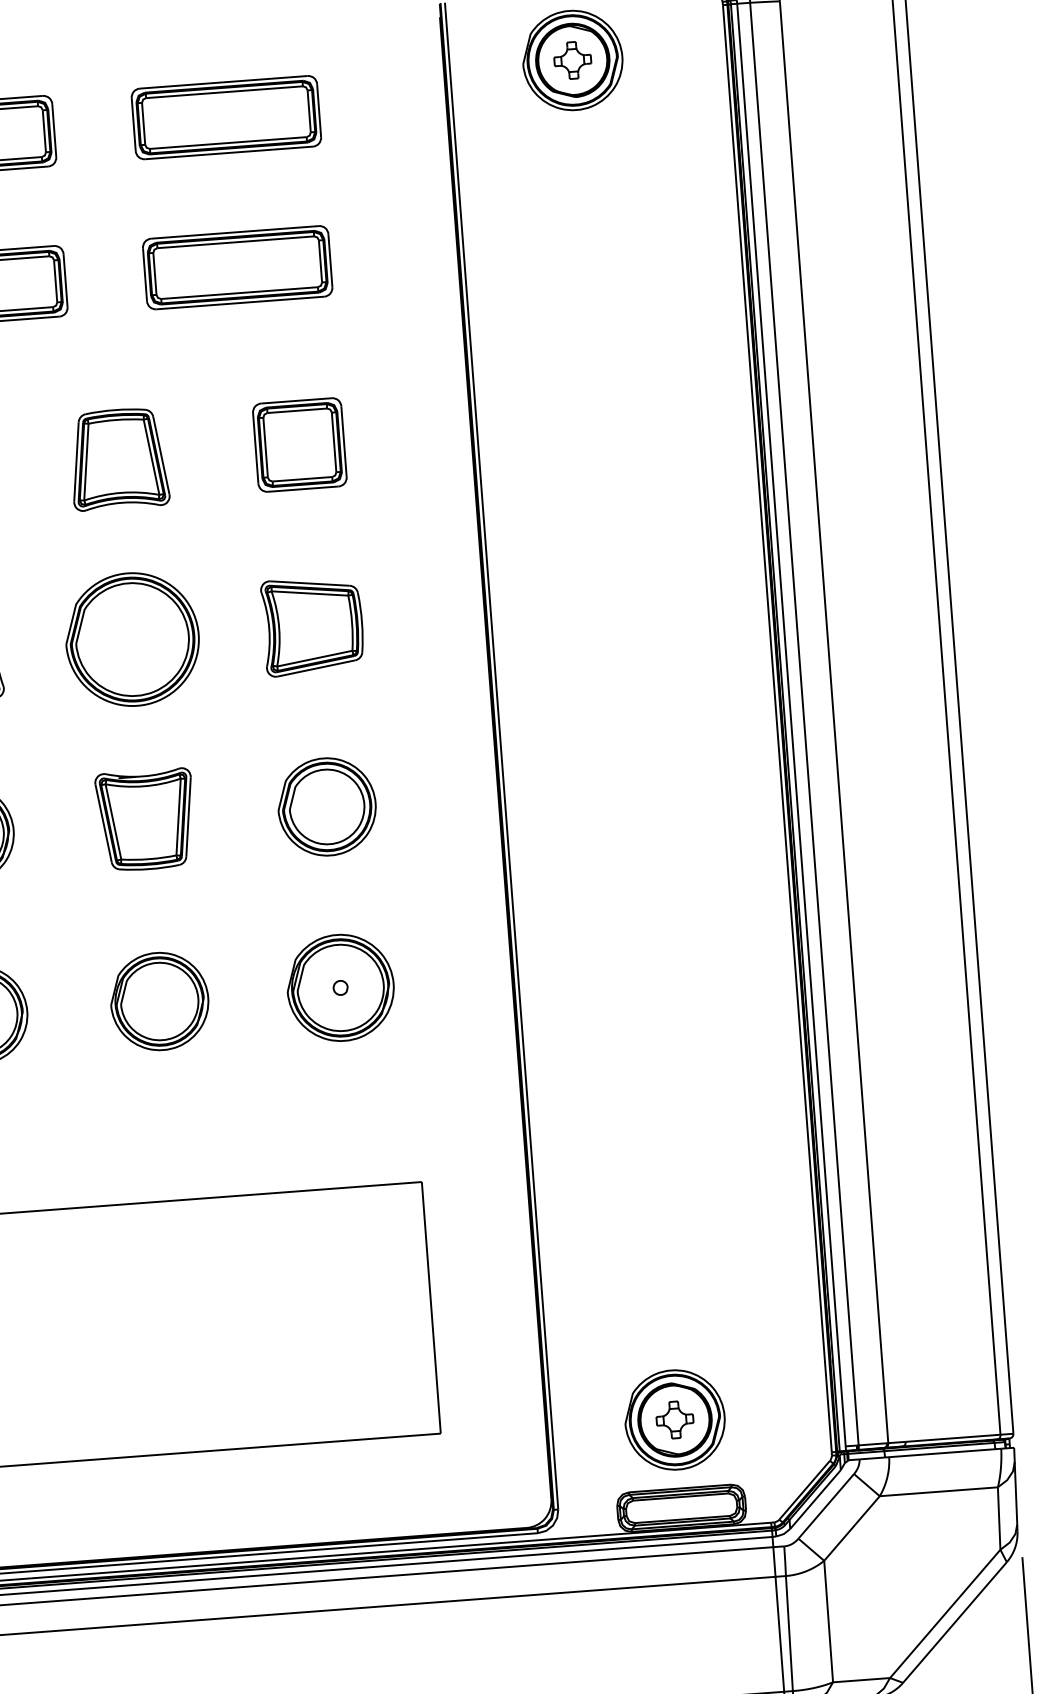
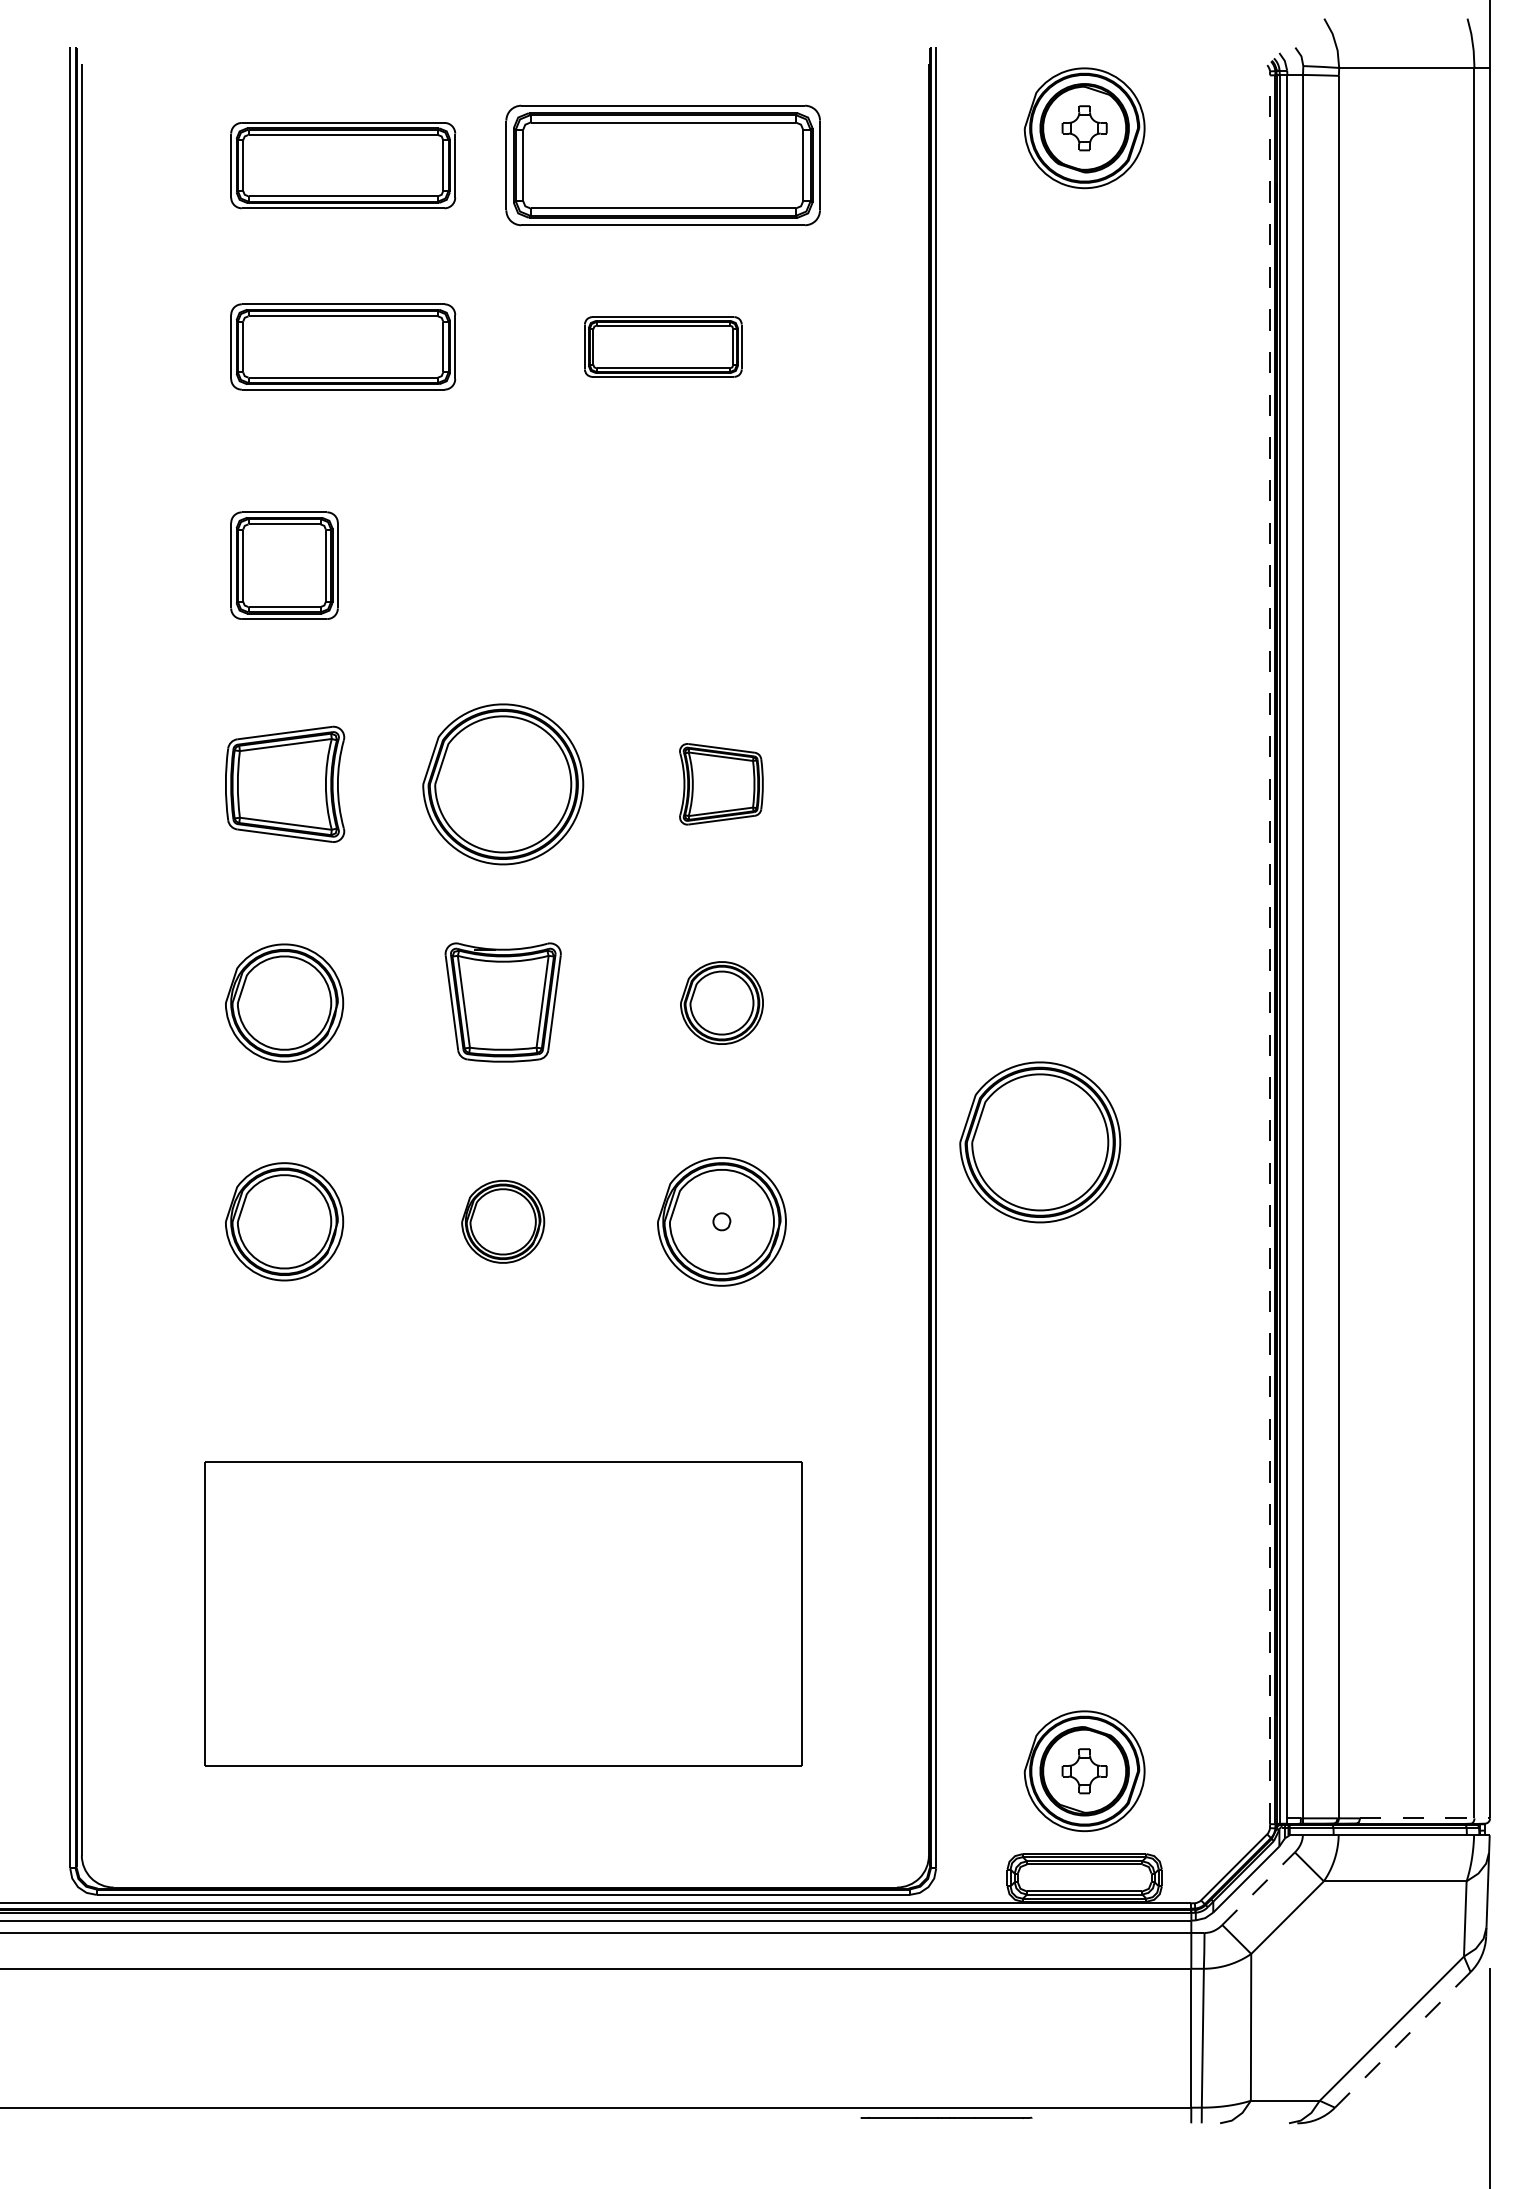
part: (226, 117) -> (663, 165), size x1.4
part: (237, 267) -> (663, 346), size x0.7
part: (299, 444) -> (721, 565), removed
part: (118, 459) -> (502, 566), removed
part: (313, 625) -> (721, 783), size x0.7
line: (777, 728) -> (1270, 949), solid -> dashed
part: (326, 806) -> (721, 1002), size x0.7
part: (599, 902) -> (1040, 1142), added
part: (159, 1001) -> (502, 1221), size x0.7
line: (959, 1437) -> (1425, 1818), solid -> dashed
line: (826, 1506) -> (1258, 1888), solid -> dashed
line: (954, 1622) -> (1402, 2039), solid -> dashed

